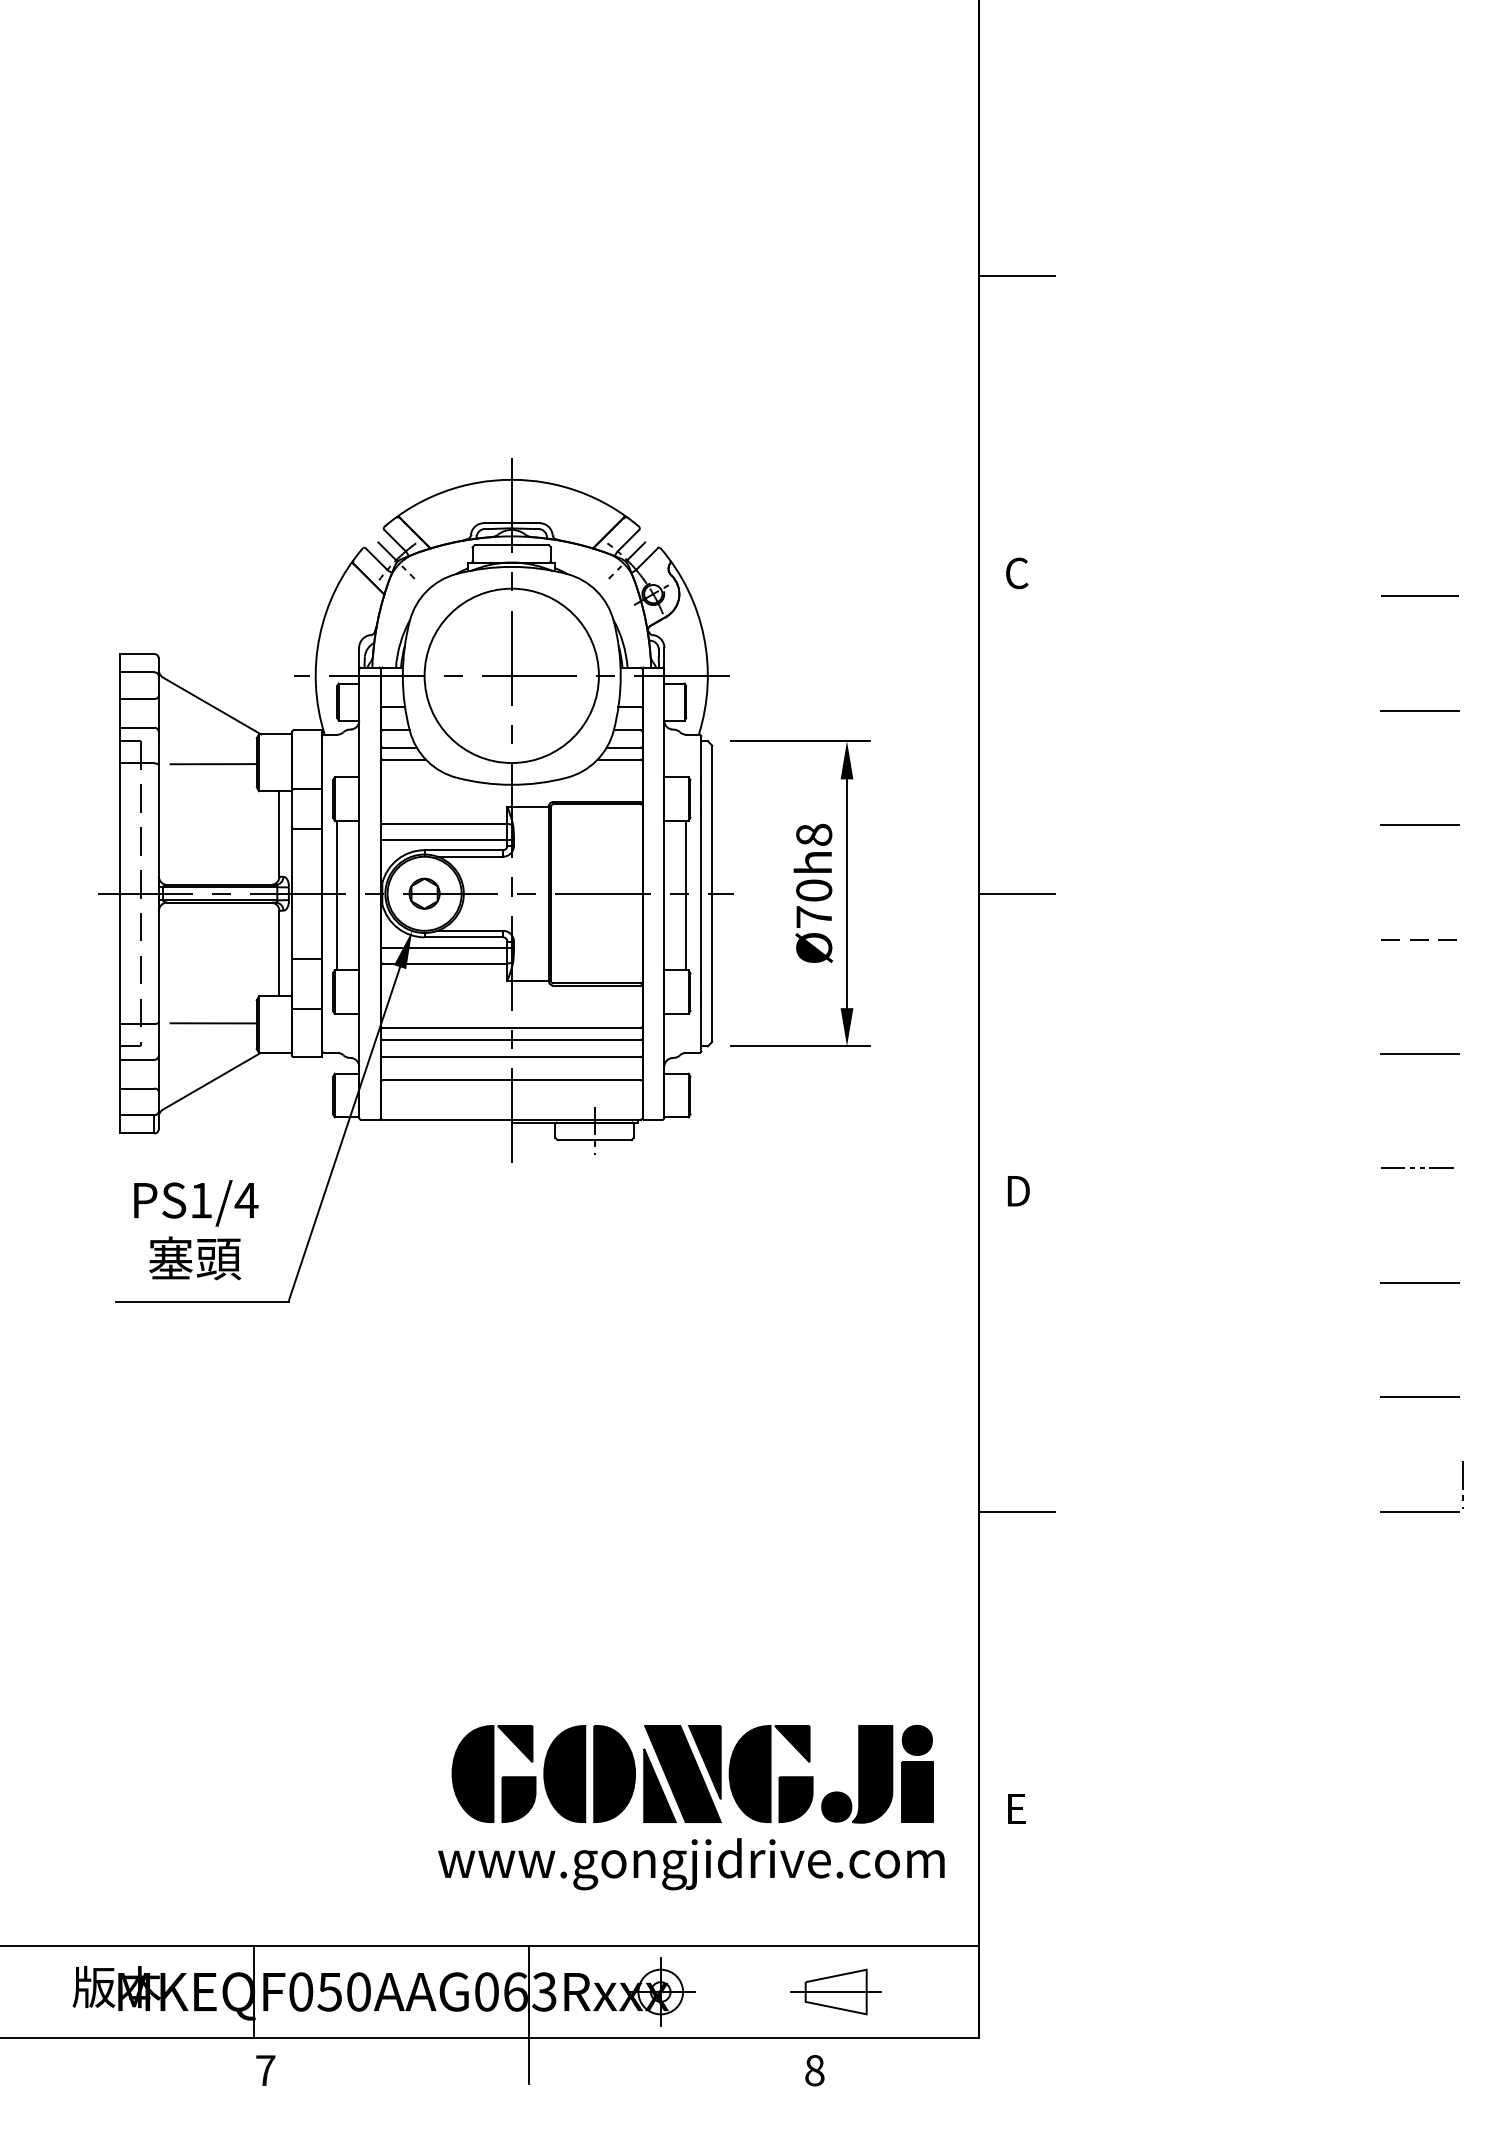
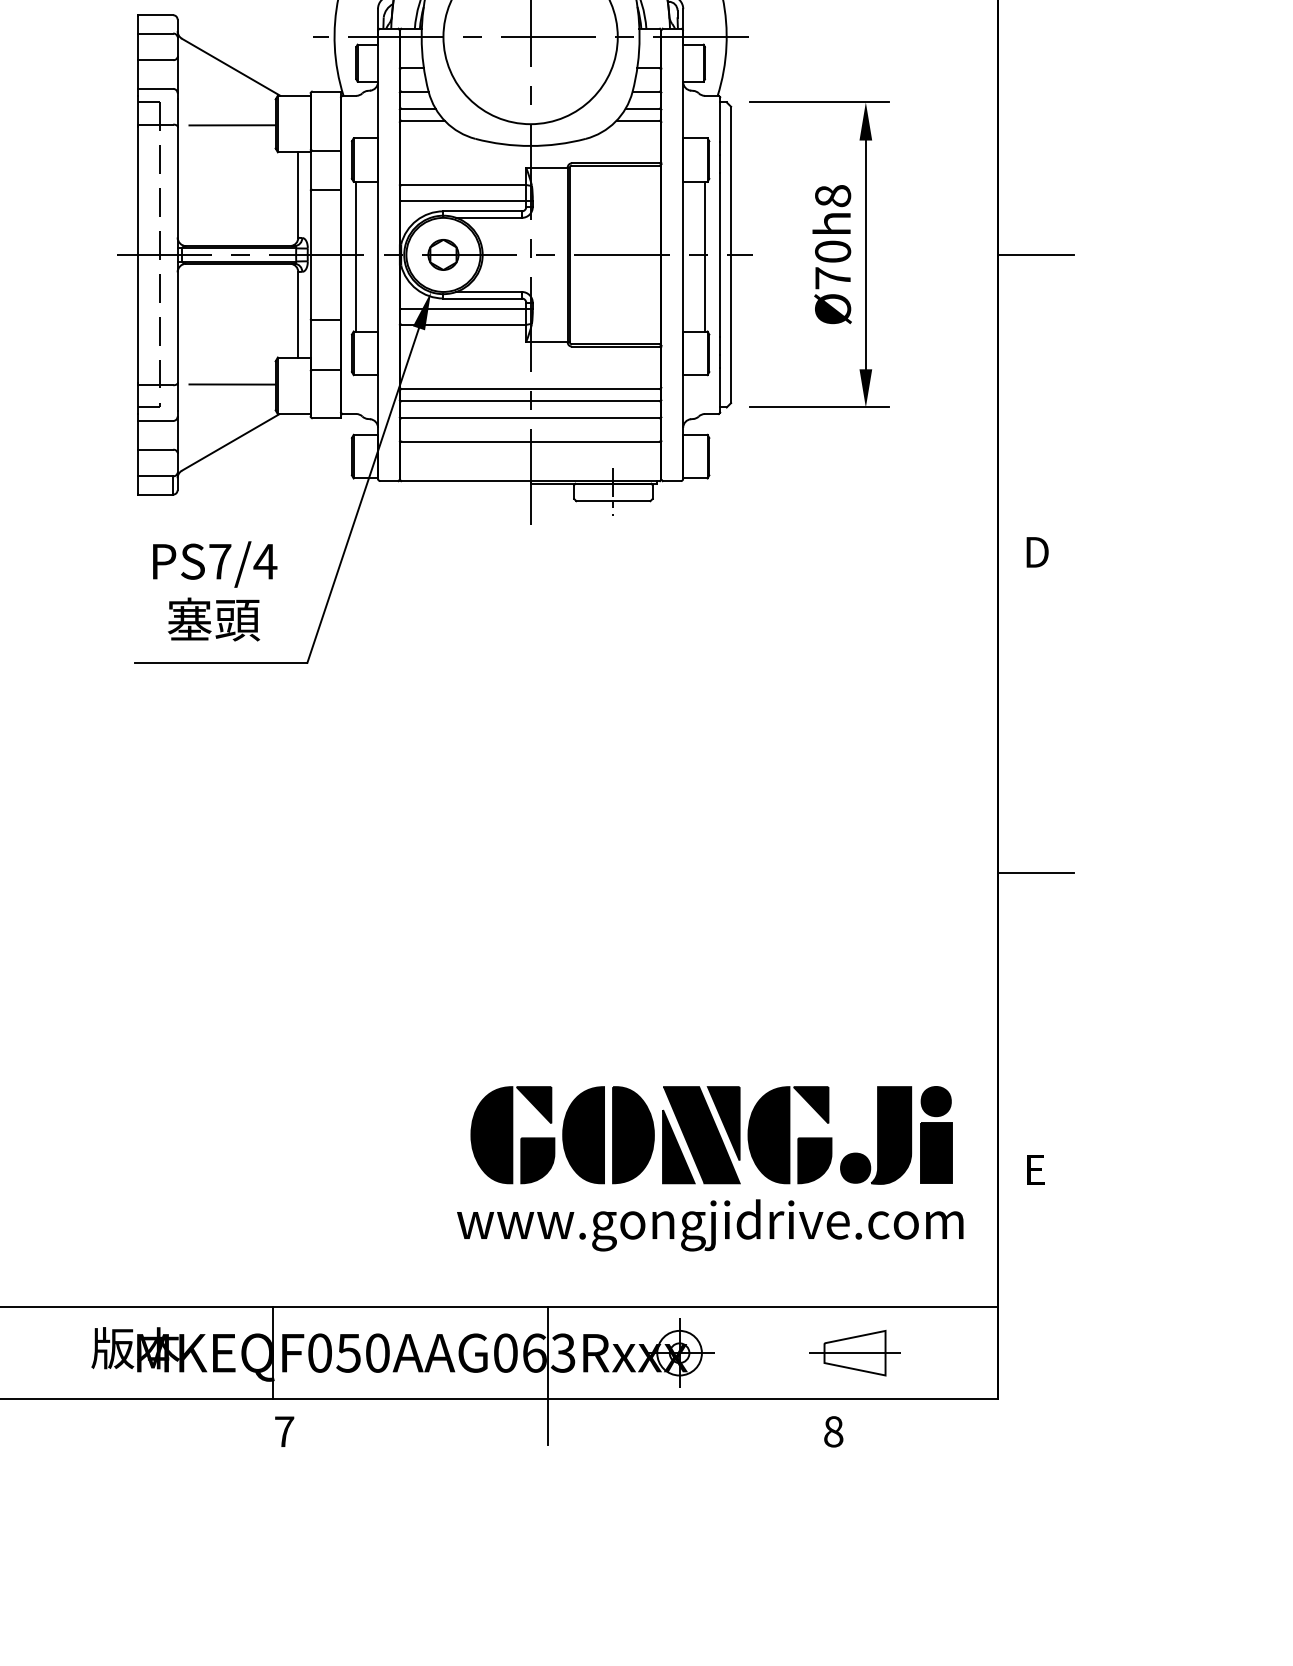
text: (201, 1200) -> (220, 561), PS1/4 -> PS7/4

